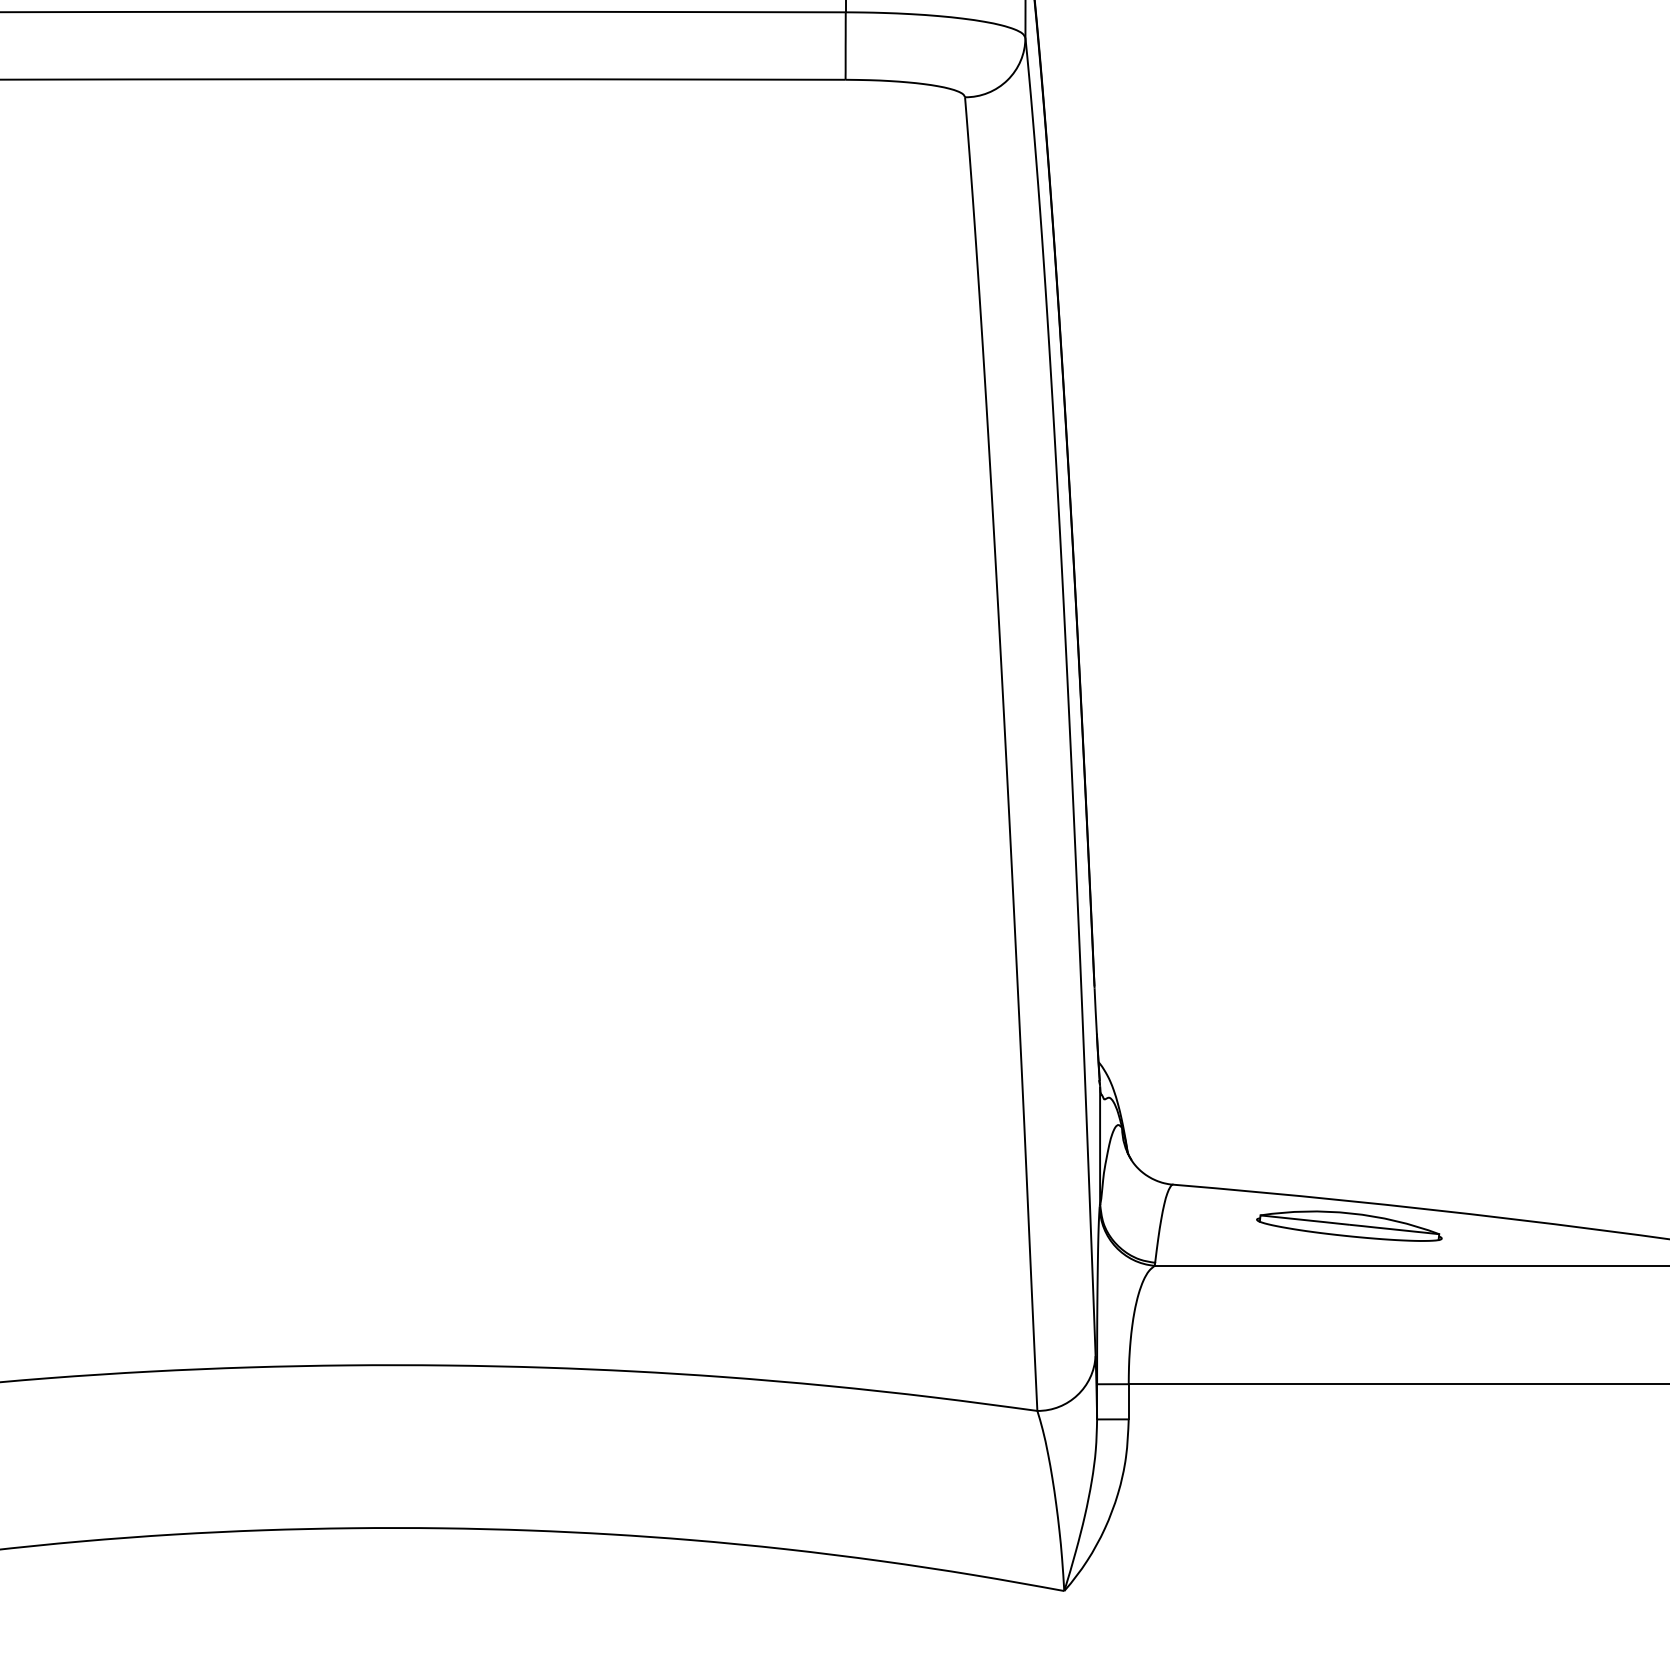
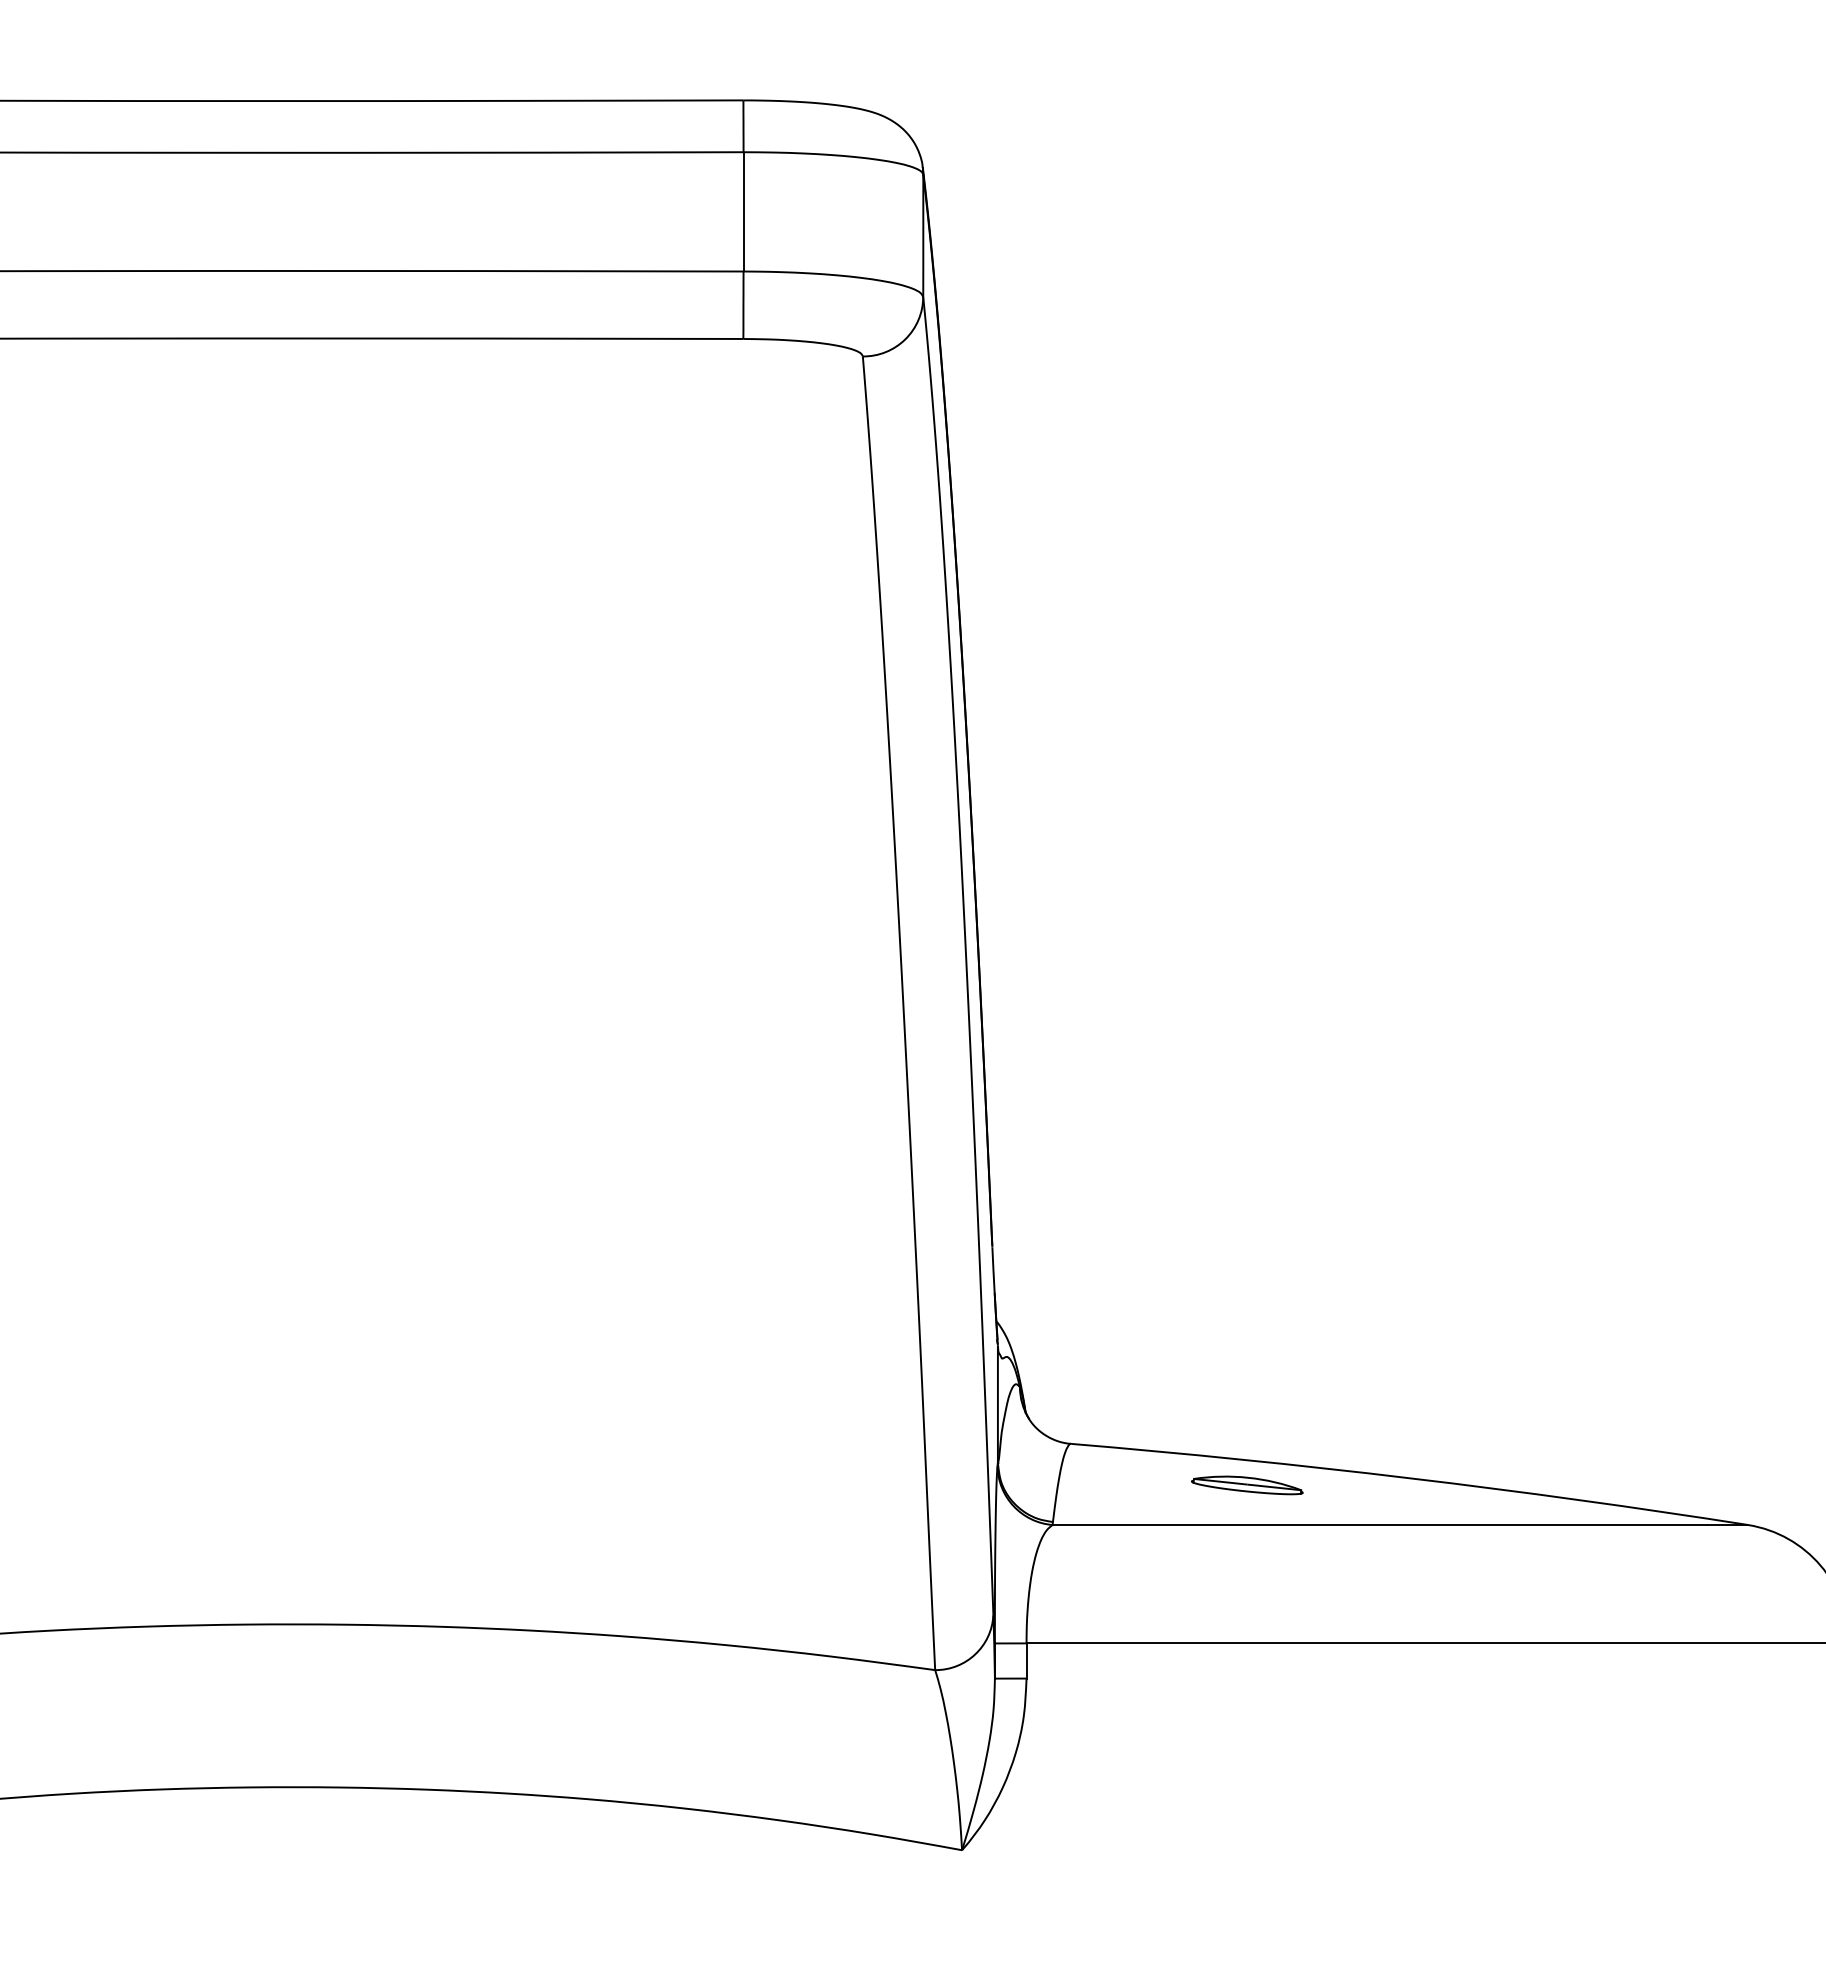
part: (1349, 1226) -> (1247, 1485), size x0.6

